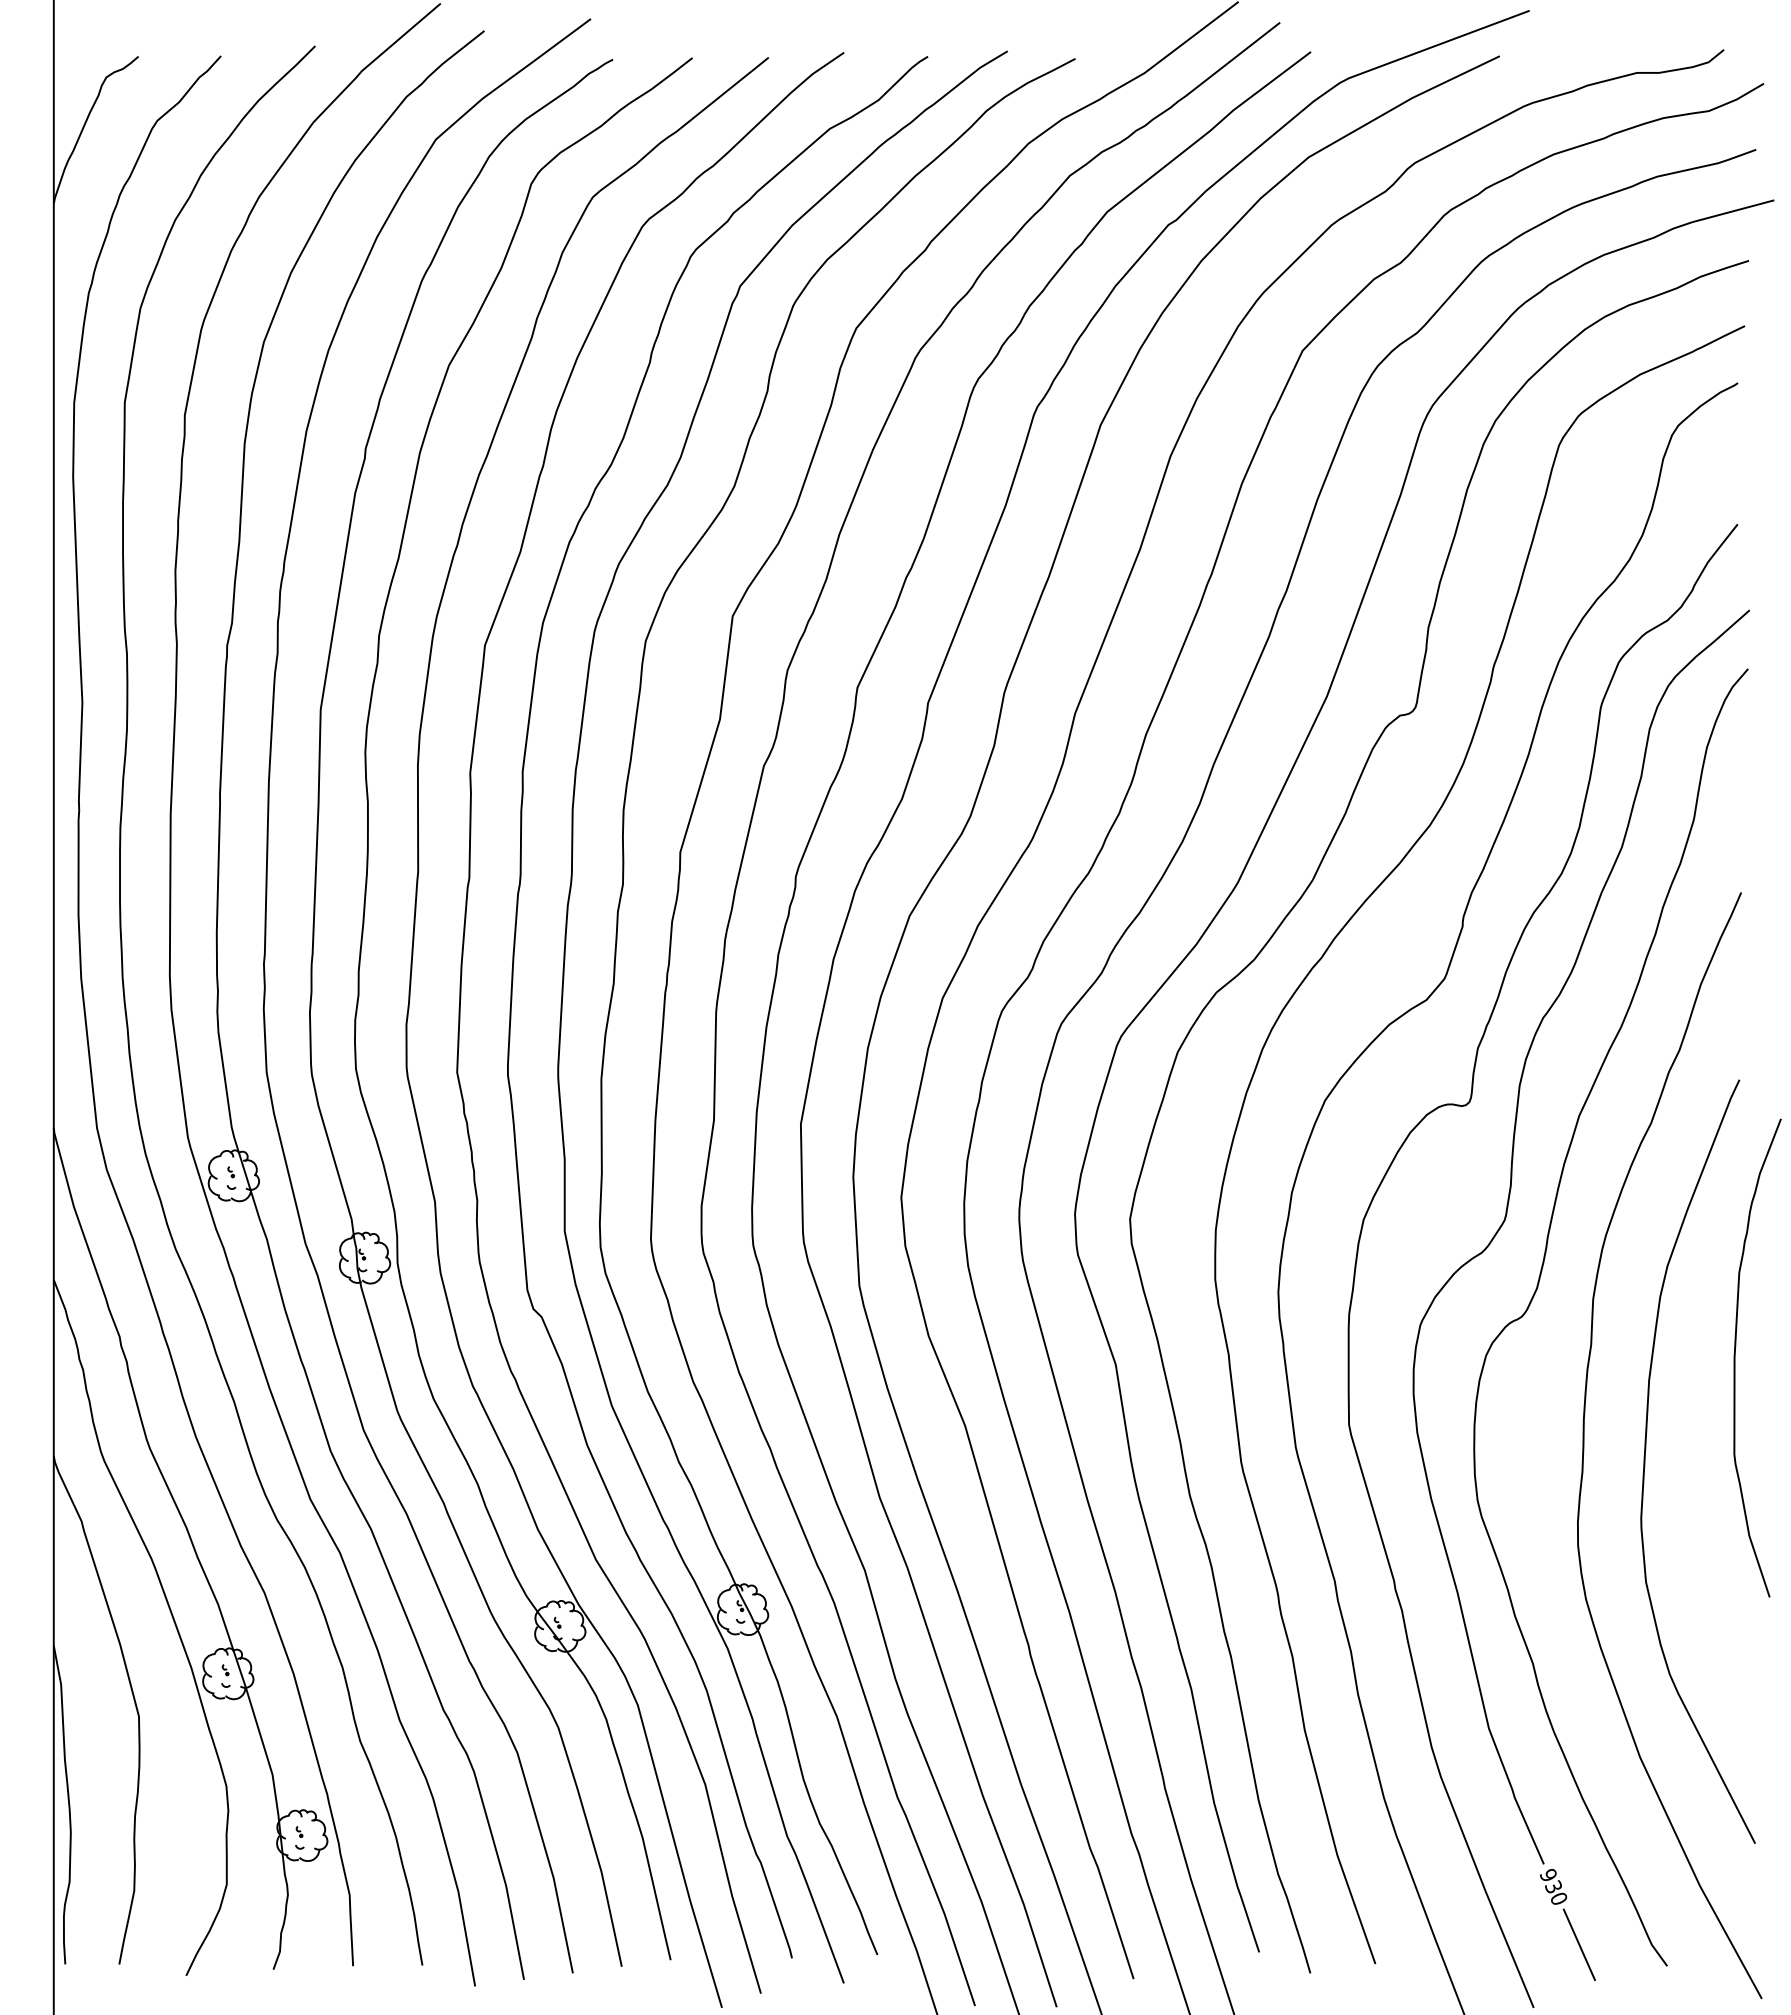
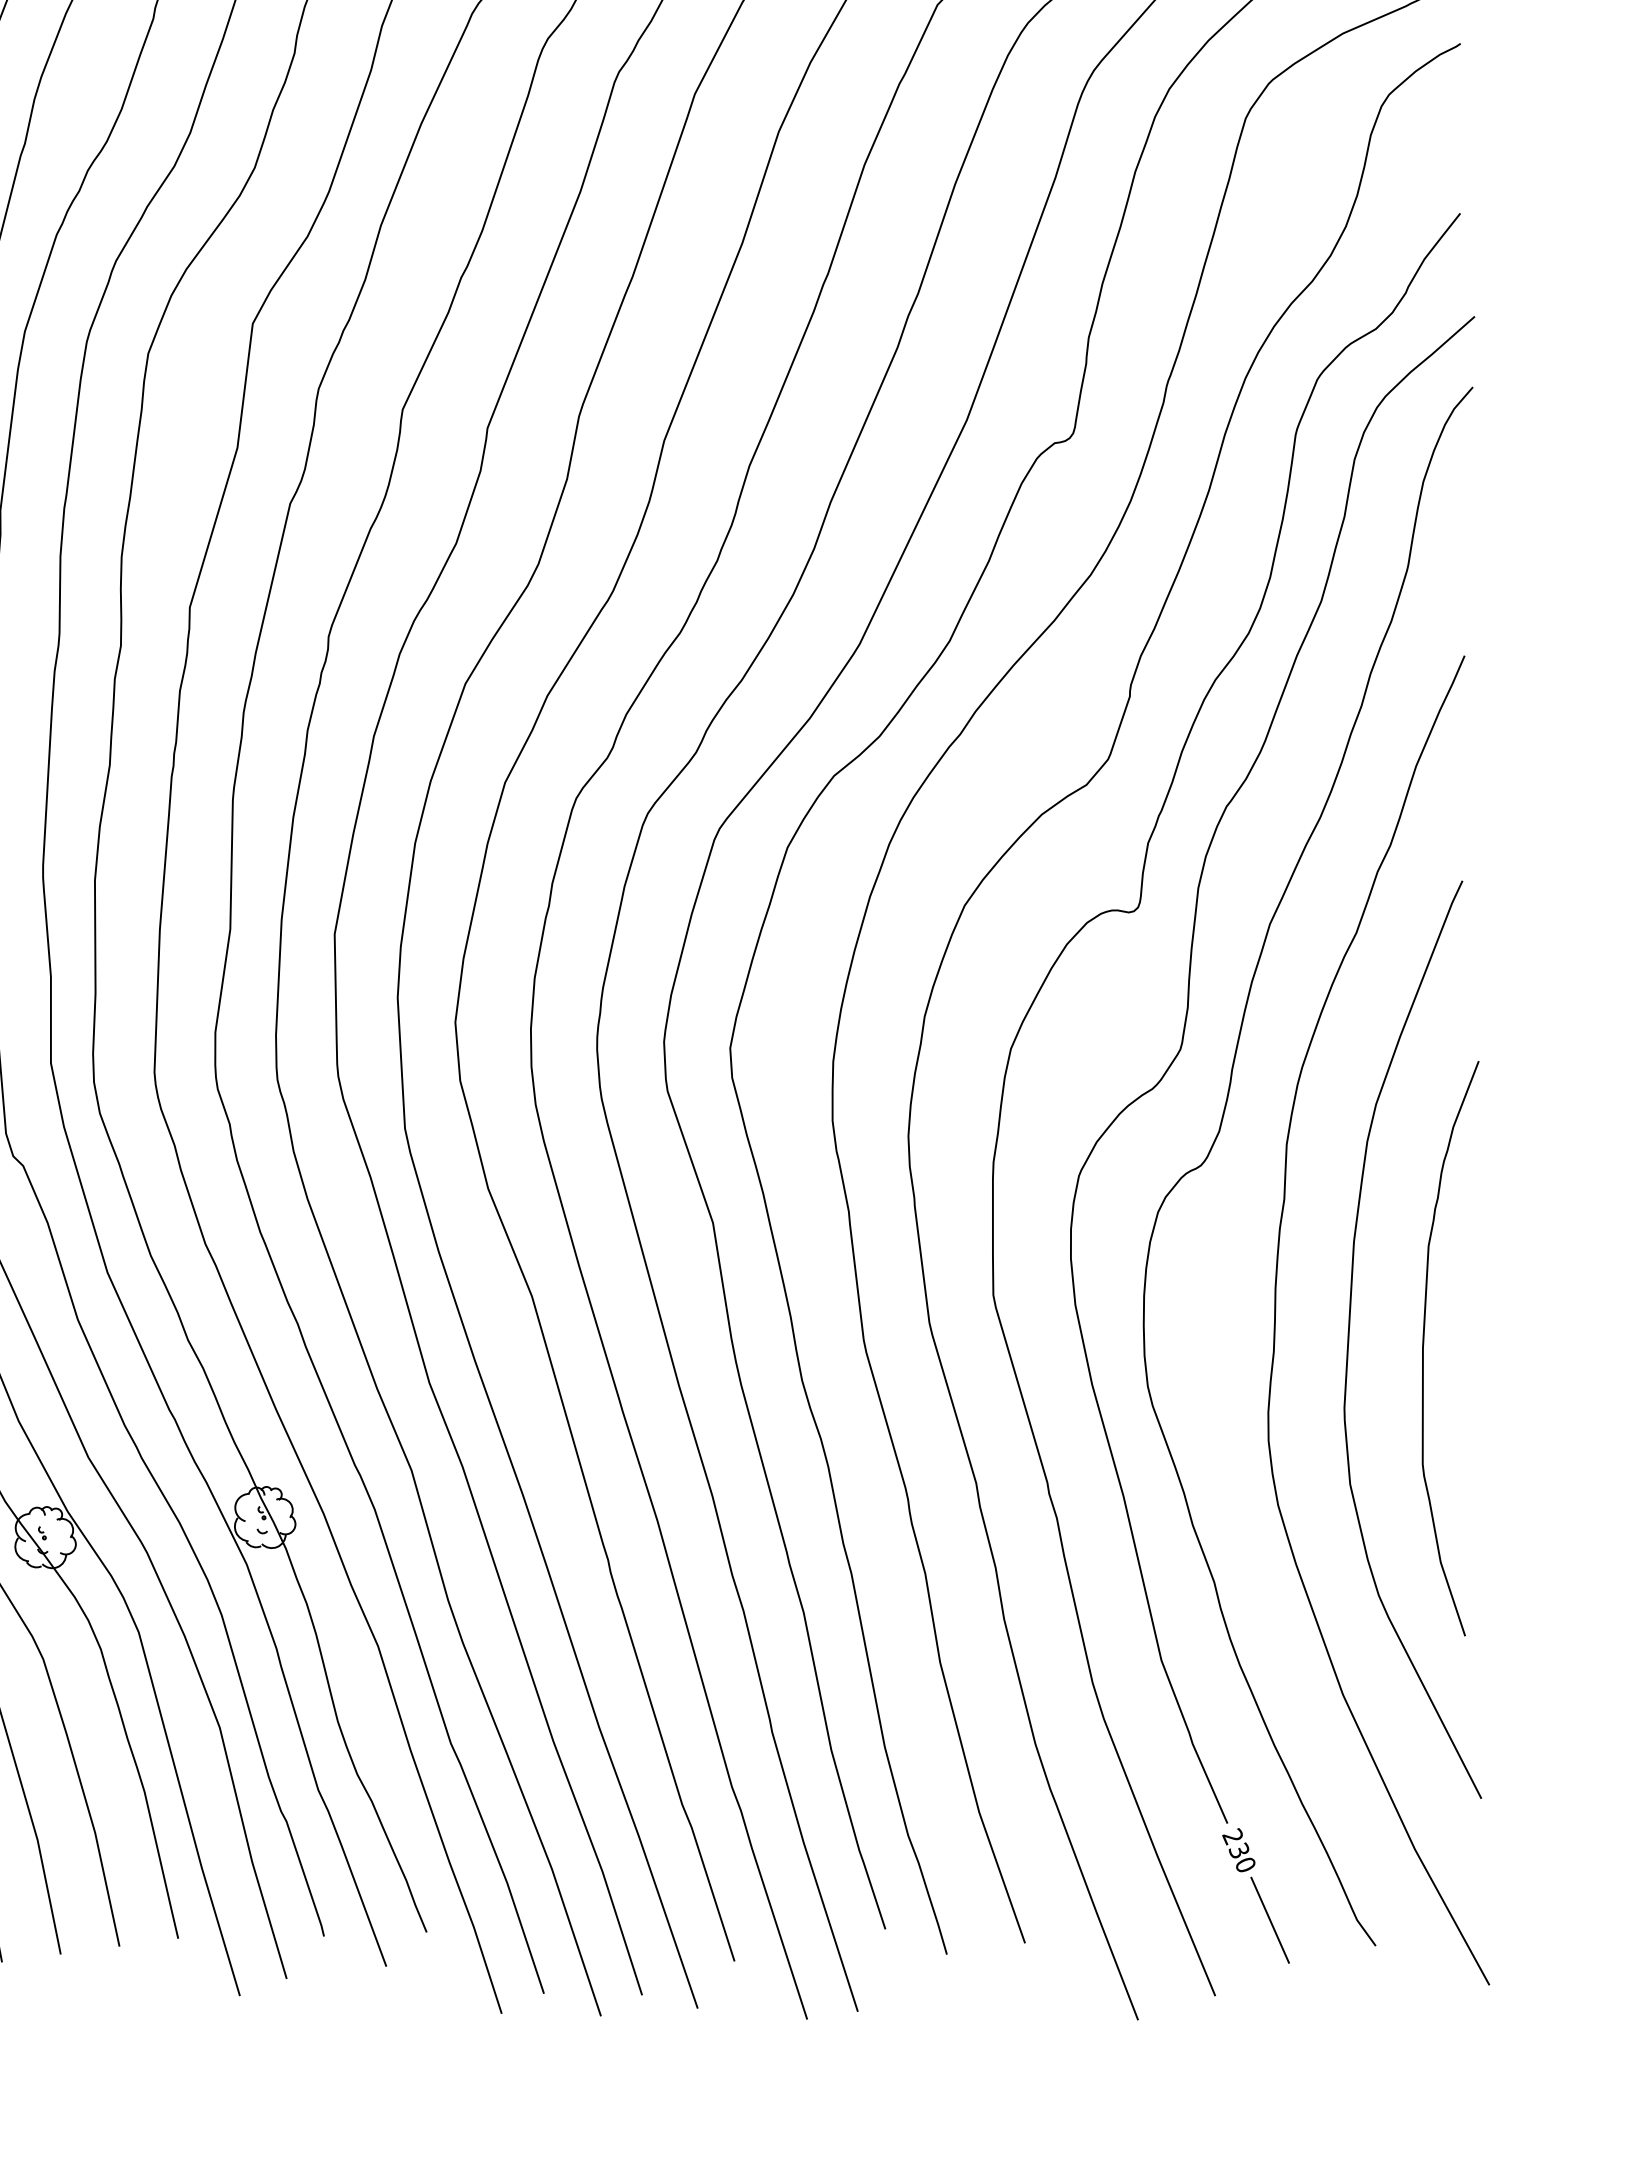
curve: (1735, 1357) -> (1424, 1347), moved
text: (1547, 1875) -> (1231, 1836), 930 -> 230

